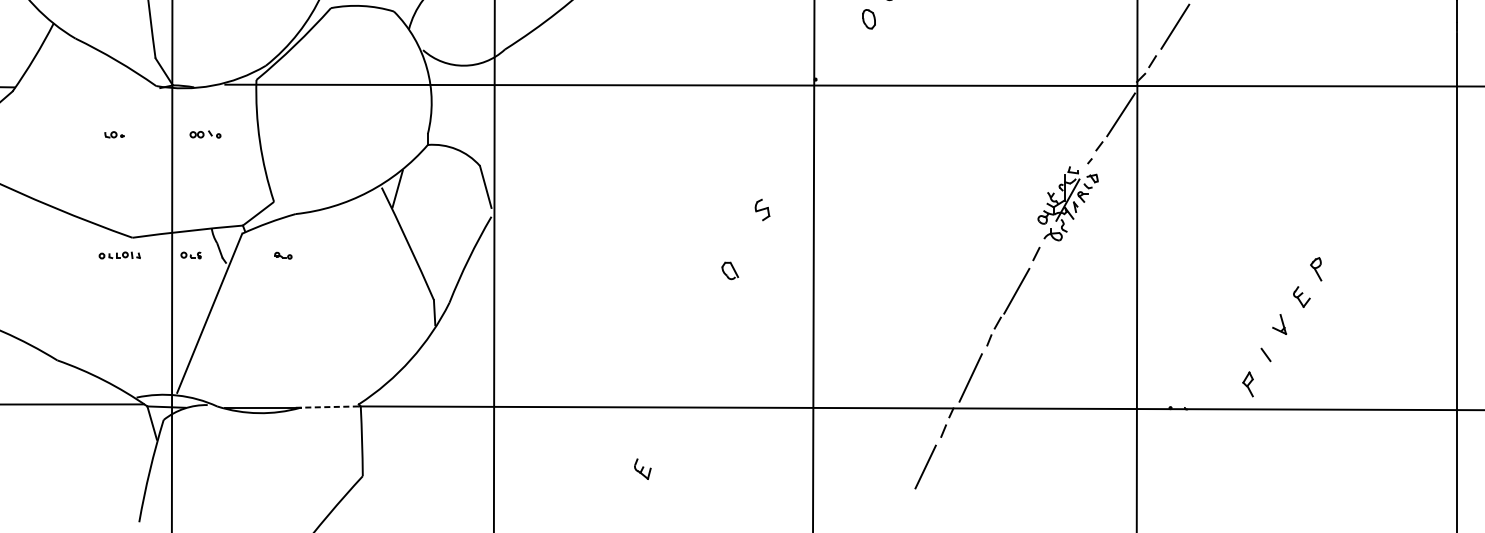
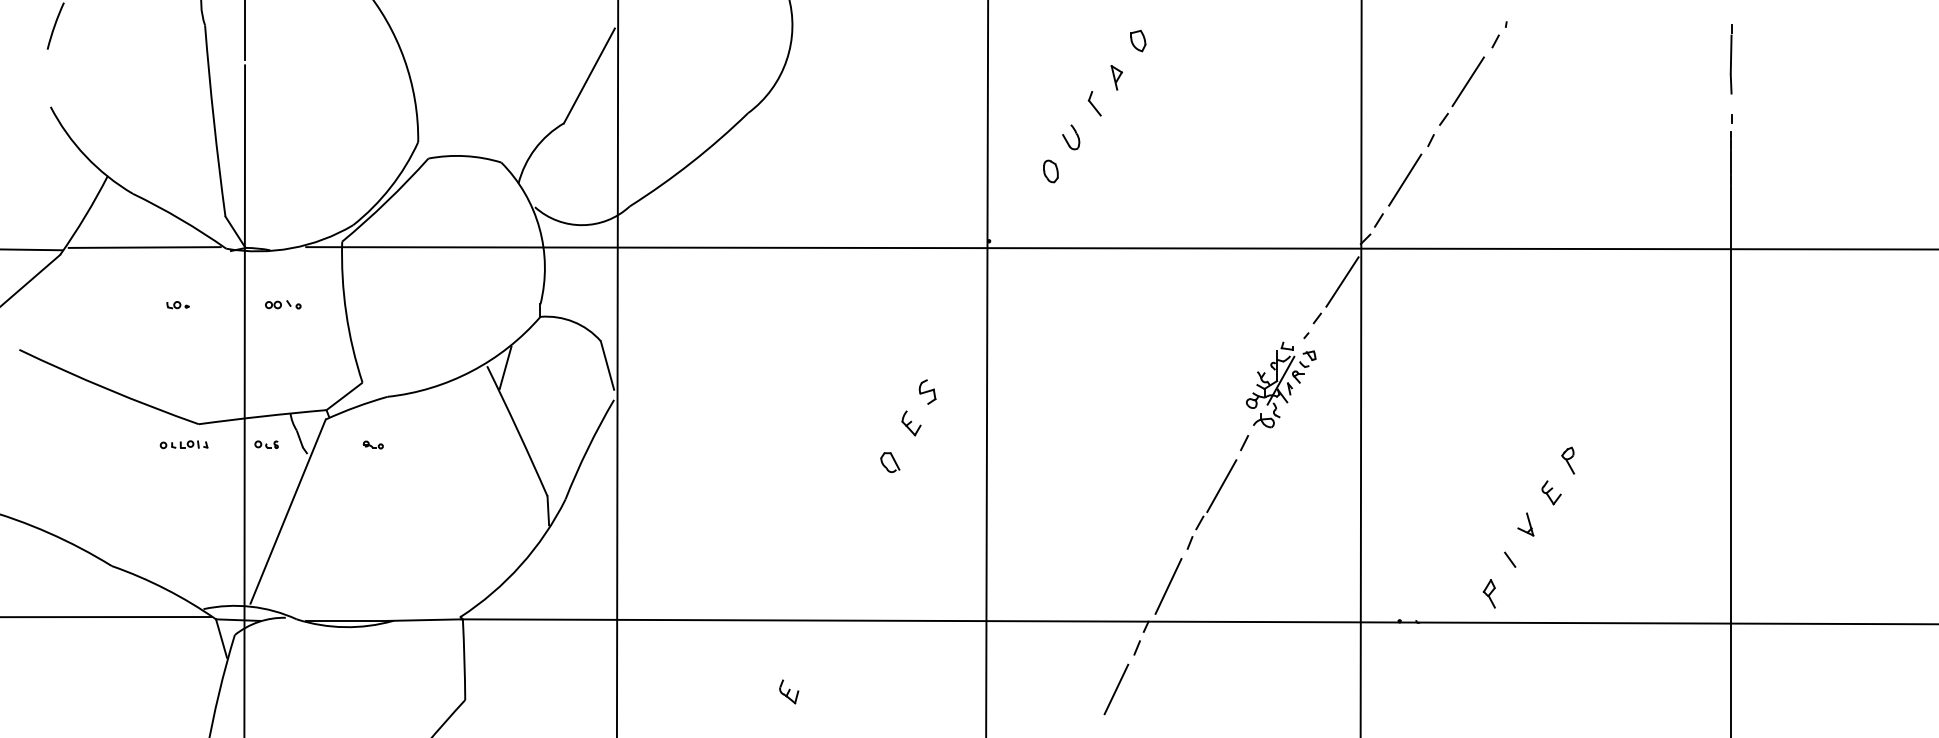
line: (85, 85) -> (144, 247), added
part: (748, 237) -> (911, 423), added
line: (327, 407) -> (424, 620), dashed -> solid

